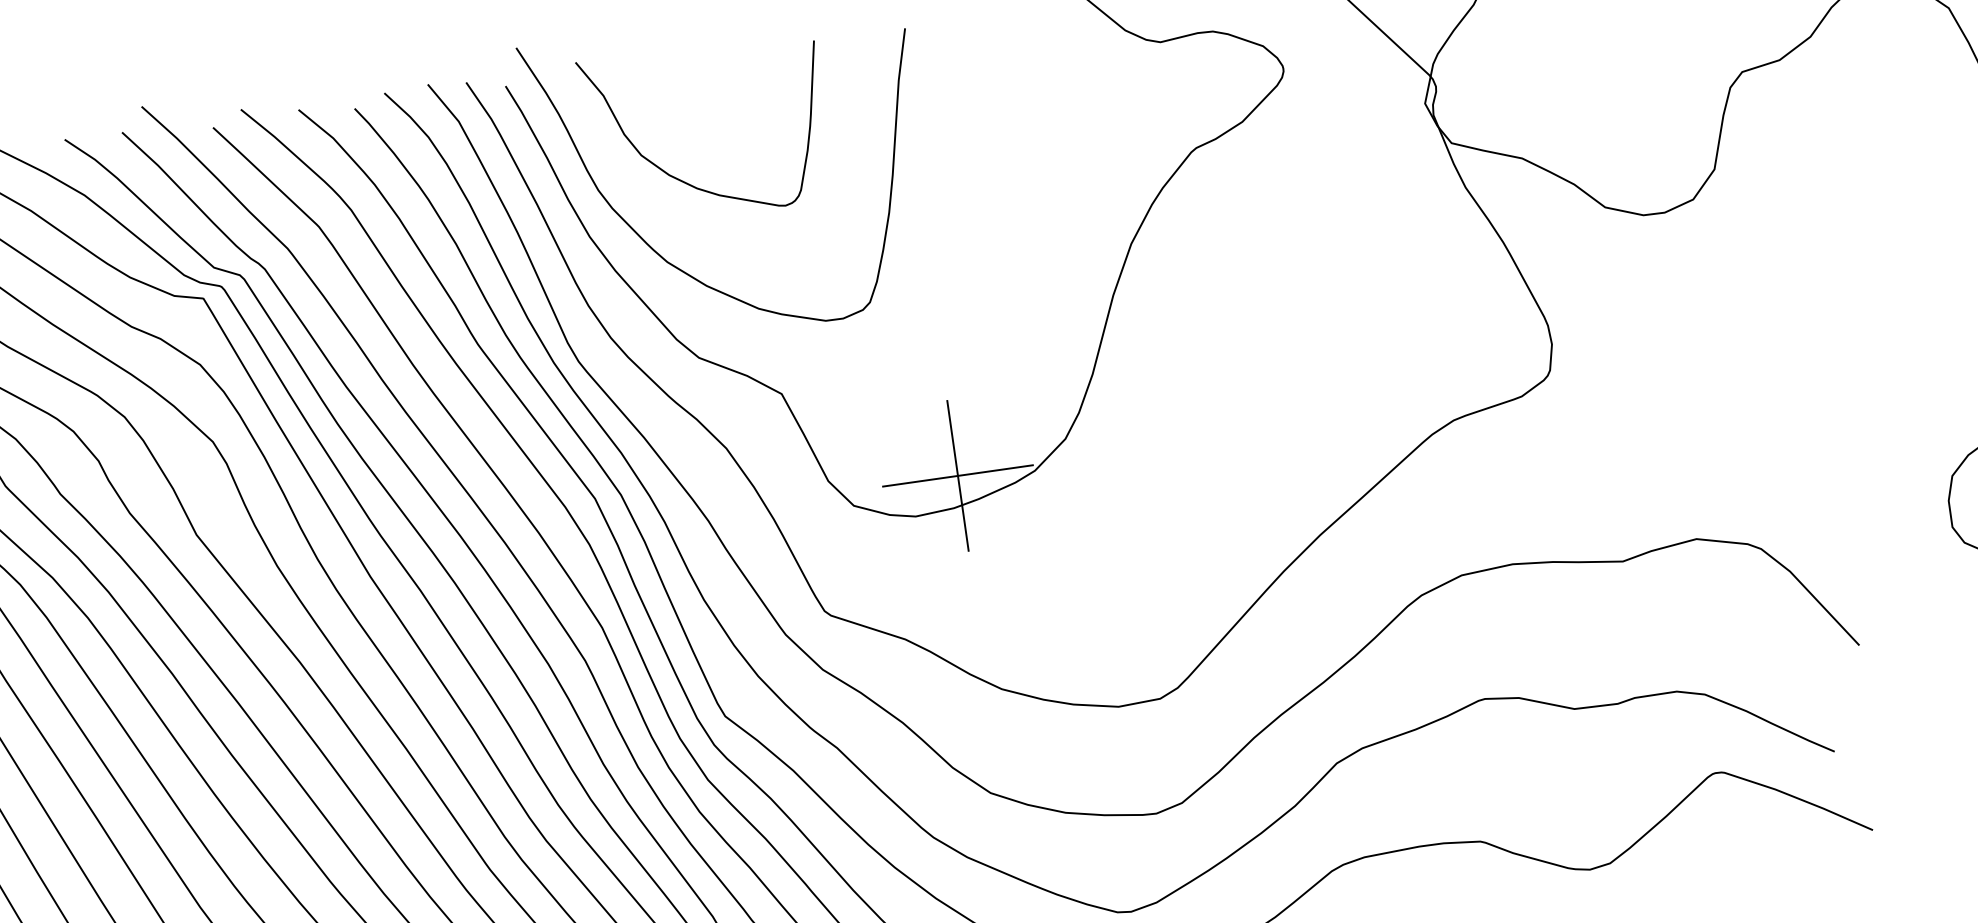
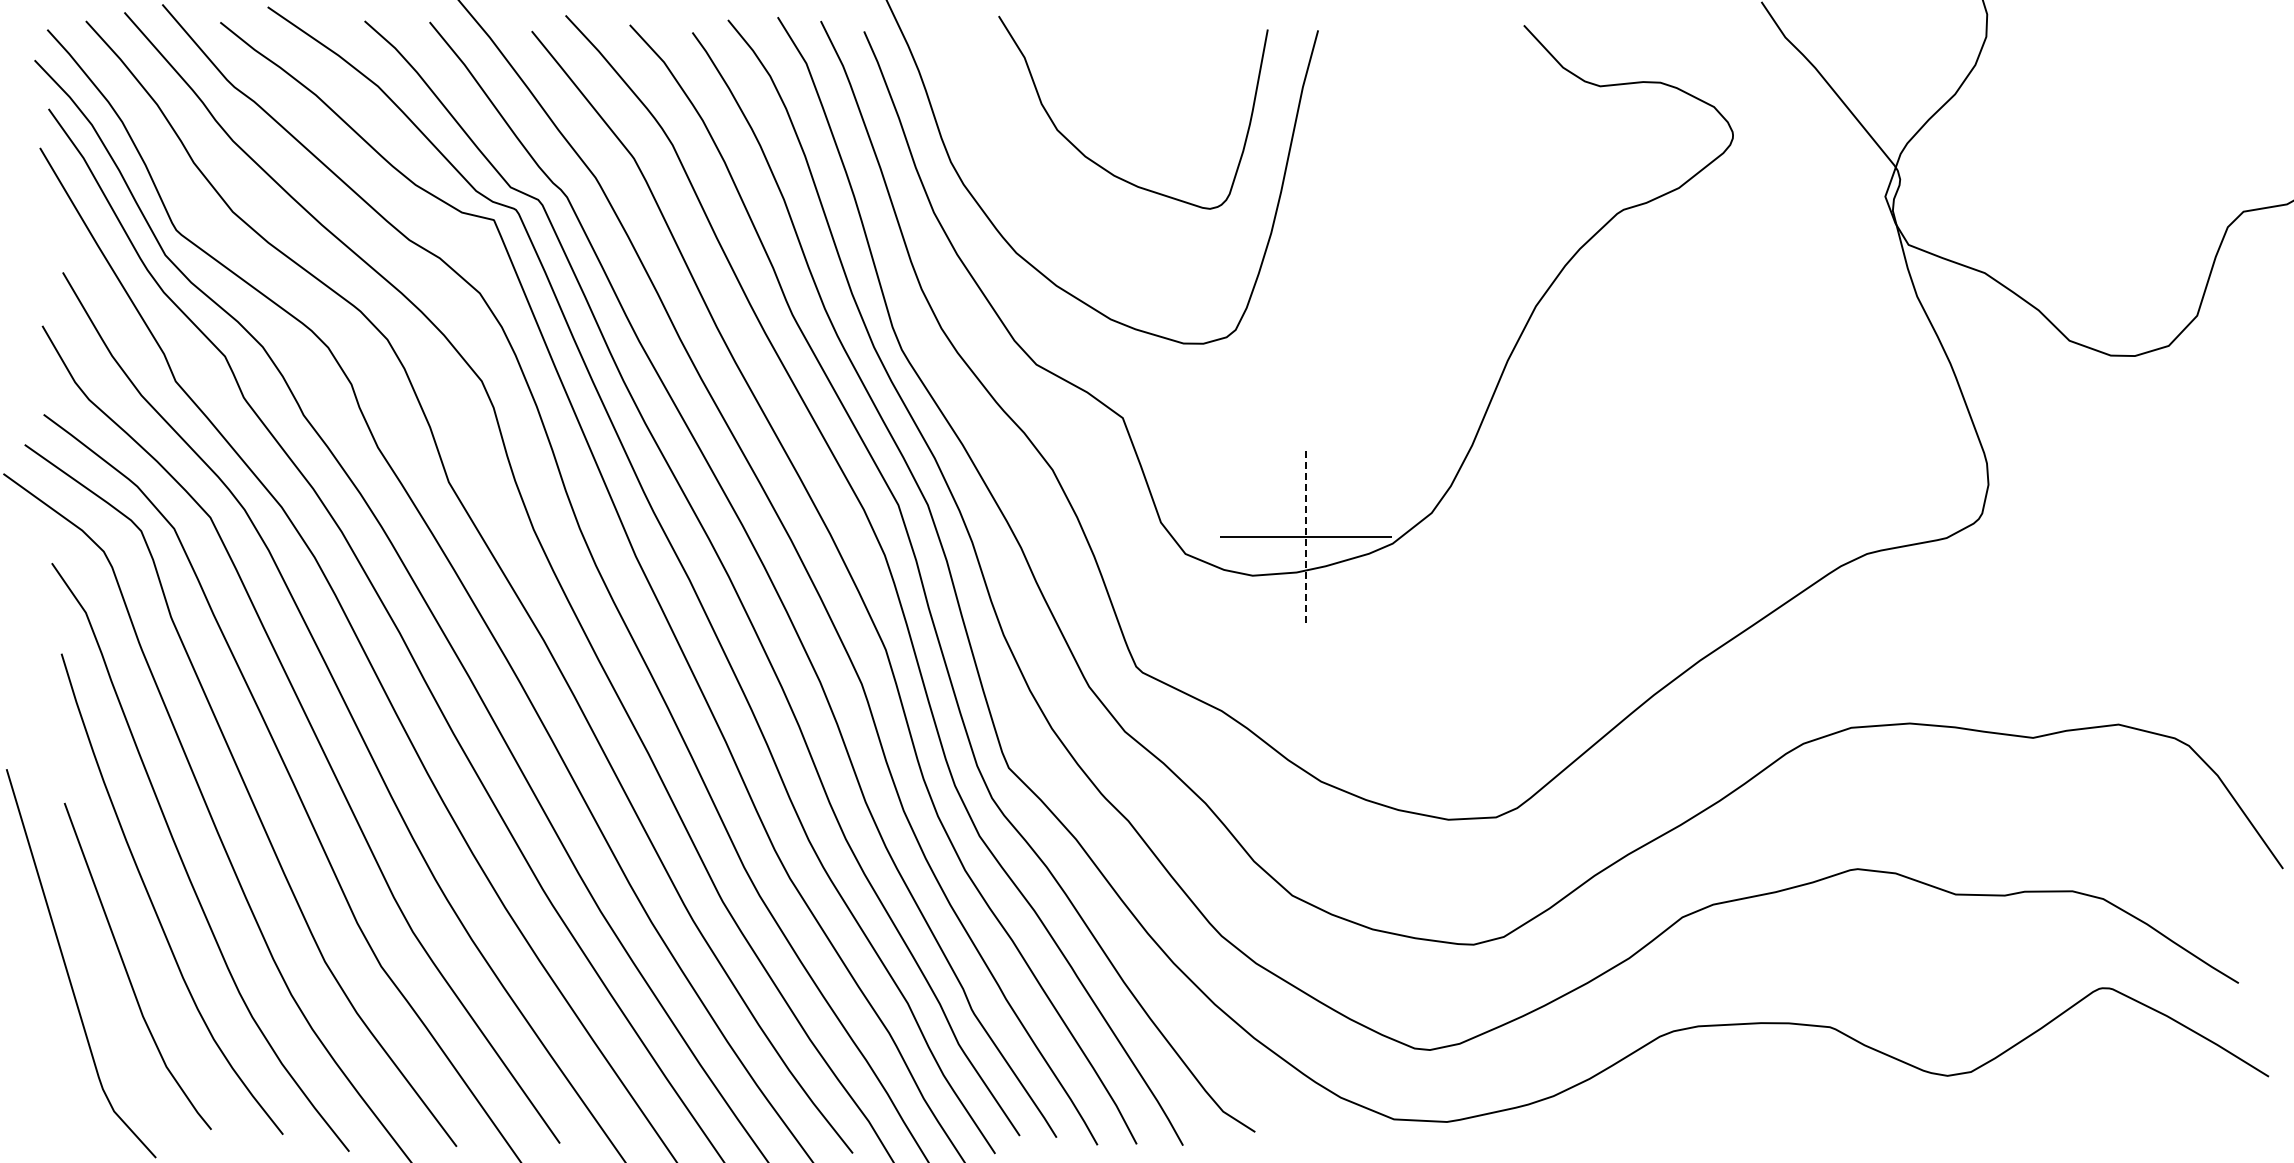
curve: (682, 180) -> (1099, 164), moved
line: (958, 476) -> (1306, 537), solid -> dashed

